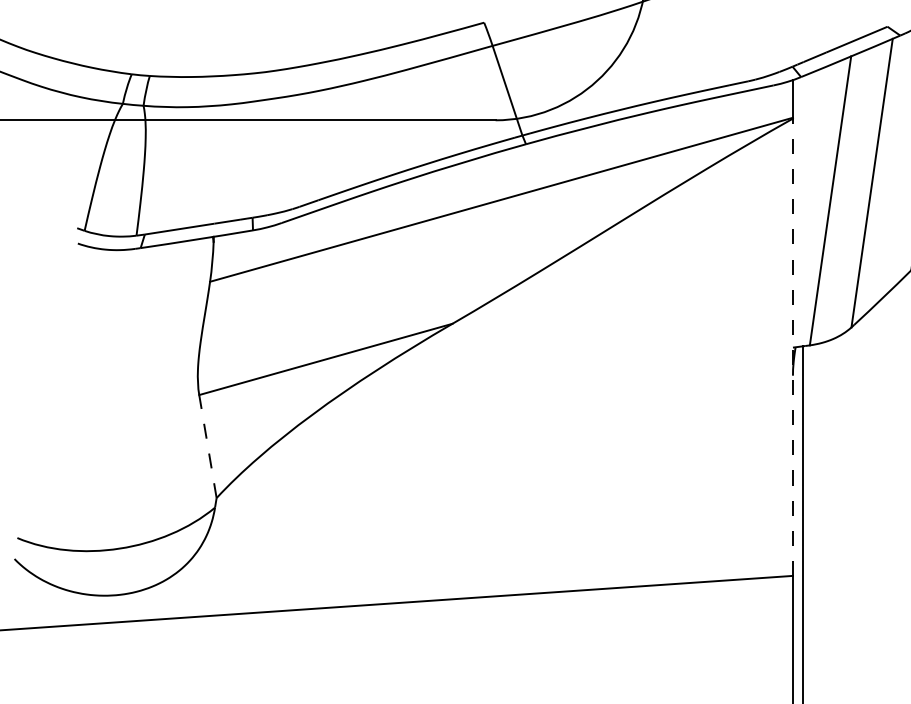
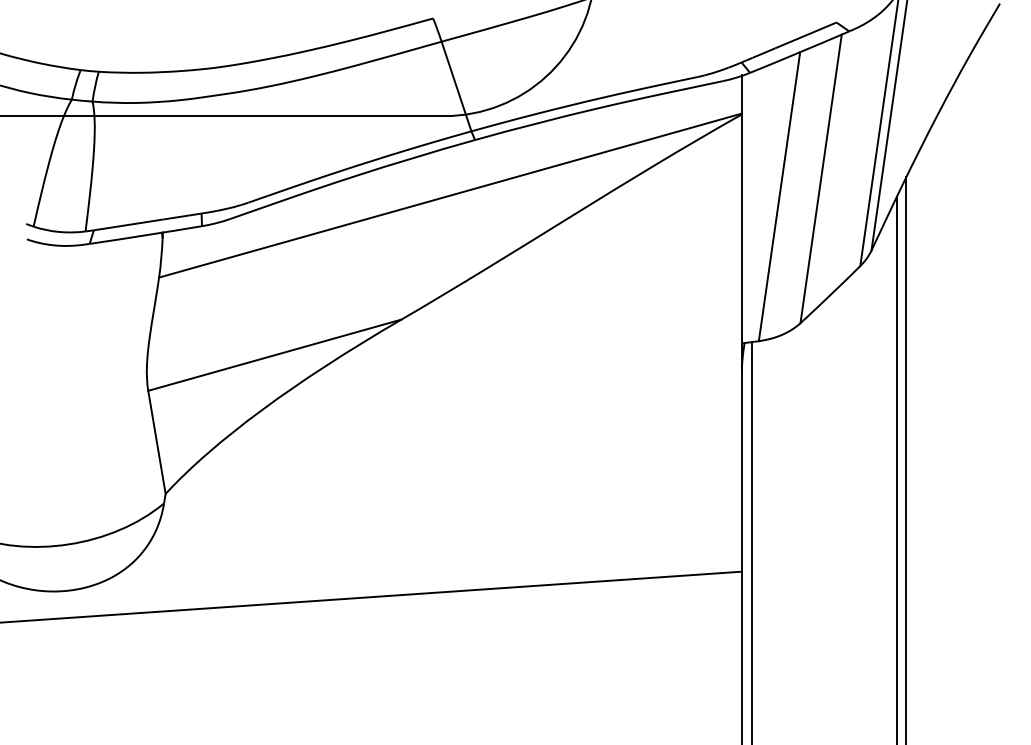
line: (792, 347) -> (741, 343), dashed -> solid
line: (207, 445) -> (156, 441), dashed -> solid

